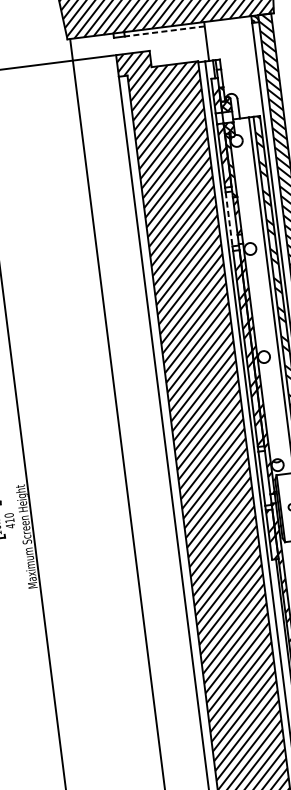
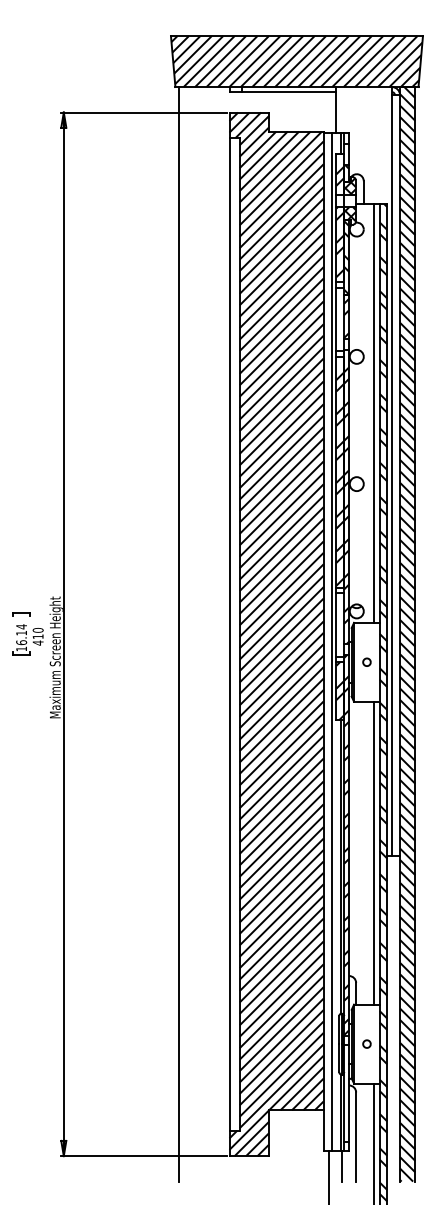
line: (164, 31) -> (288, 92), dashed -> solid
line: (229, 219) -> (336, 319), dashed -> solid

